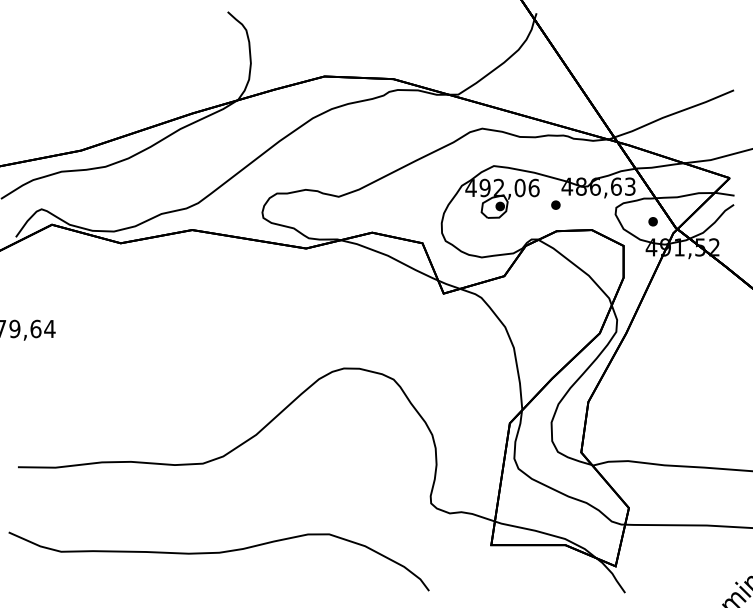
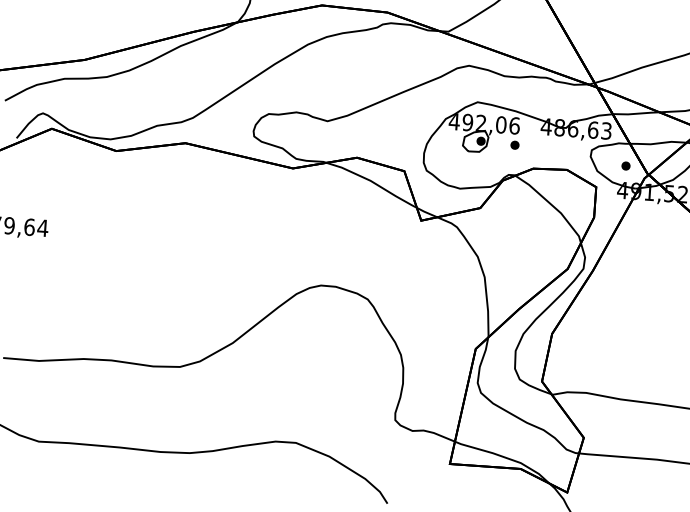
part: (555, 204) -> (514, 144), moved

